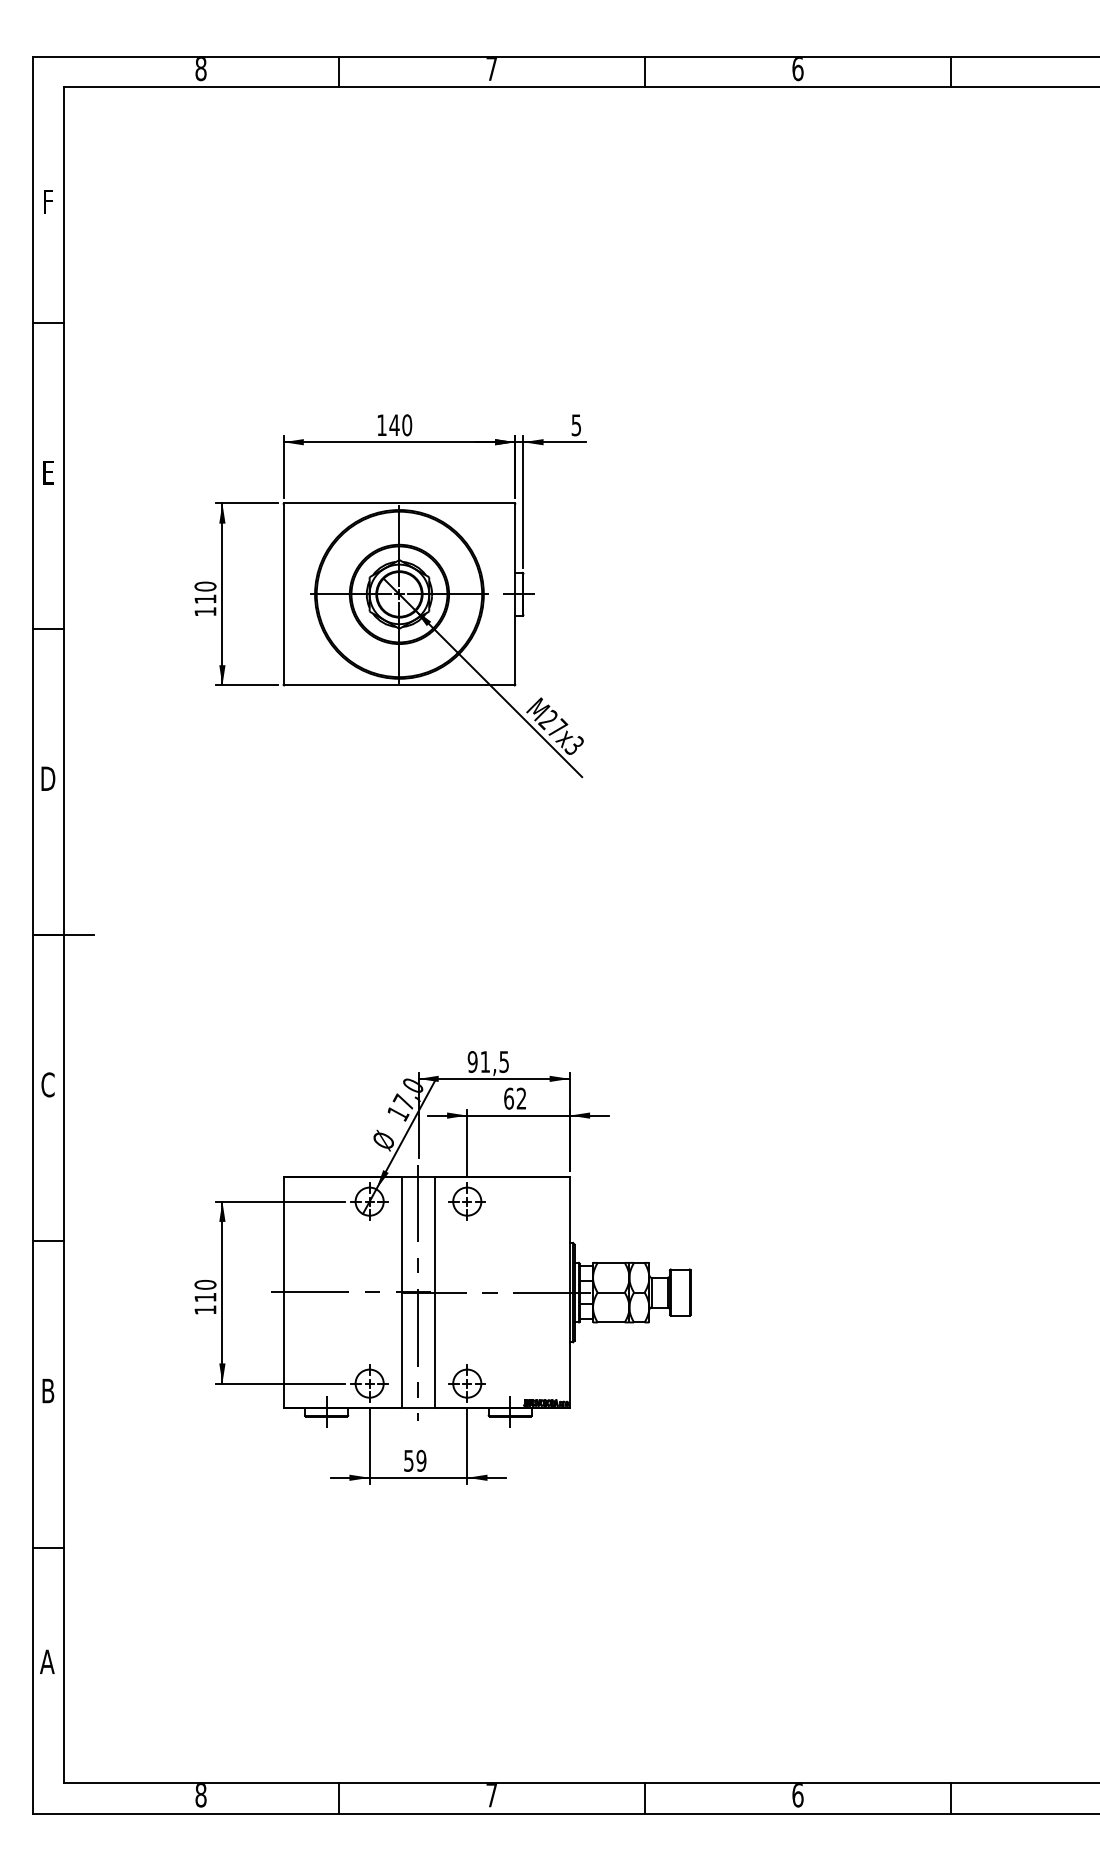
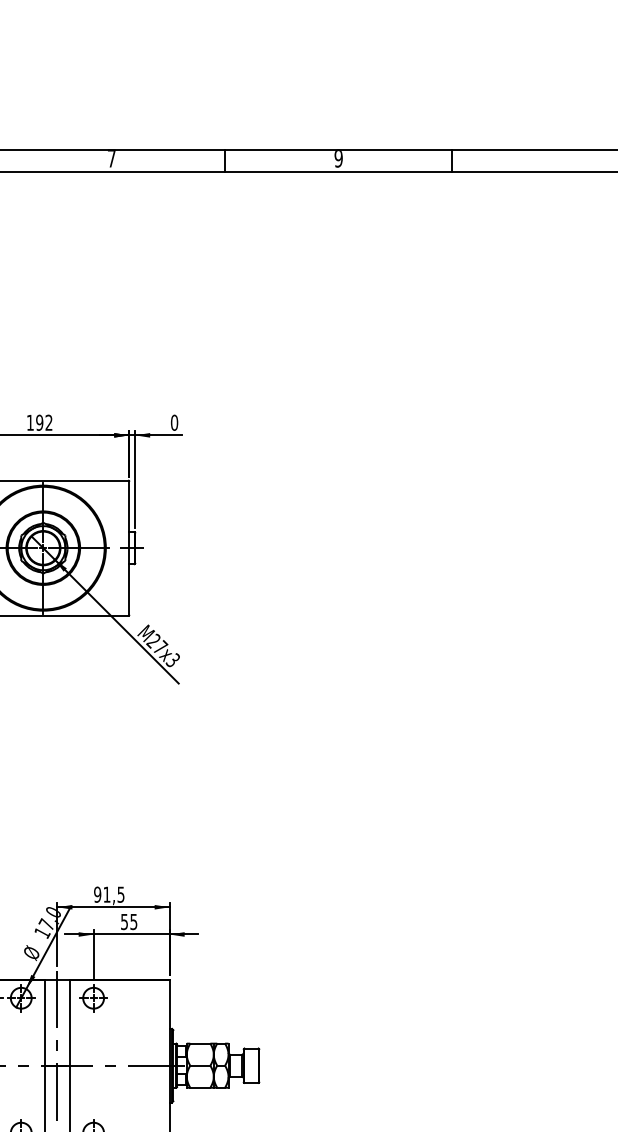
text: (797, 69) -> (338, 159), 6 -> 9
text: (400, 425) -> (44, 422), 140 -> 192
text: (576, 425) -> (174, 422), 5 -> 0
text: (515, 1098) -> (129, 921), 62 -> 55

